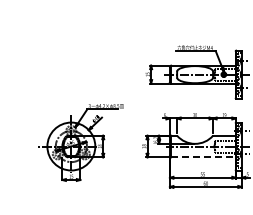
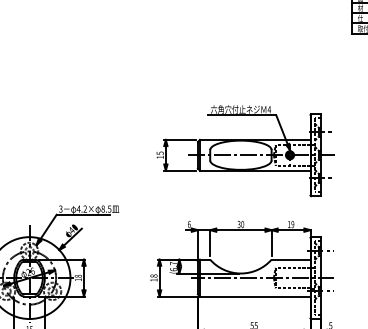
line: (203, 157) -> (255, 296), dashed -> solid

